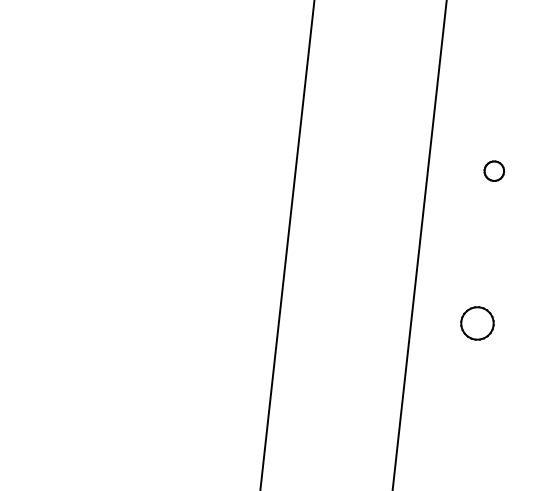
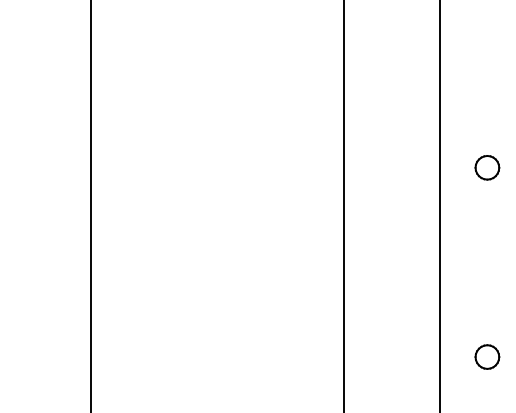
part: (494, 170) -> (487, 167), size x1.67
part: (477, 322) -> (487, 356), moved

